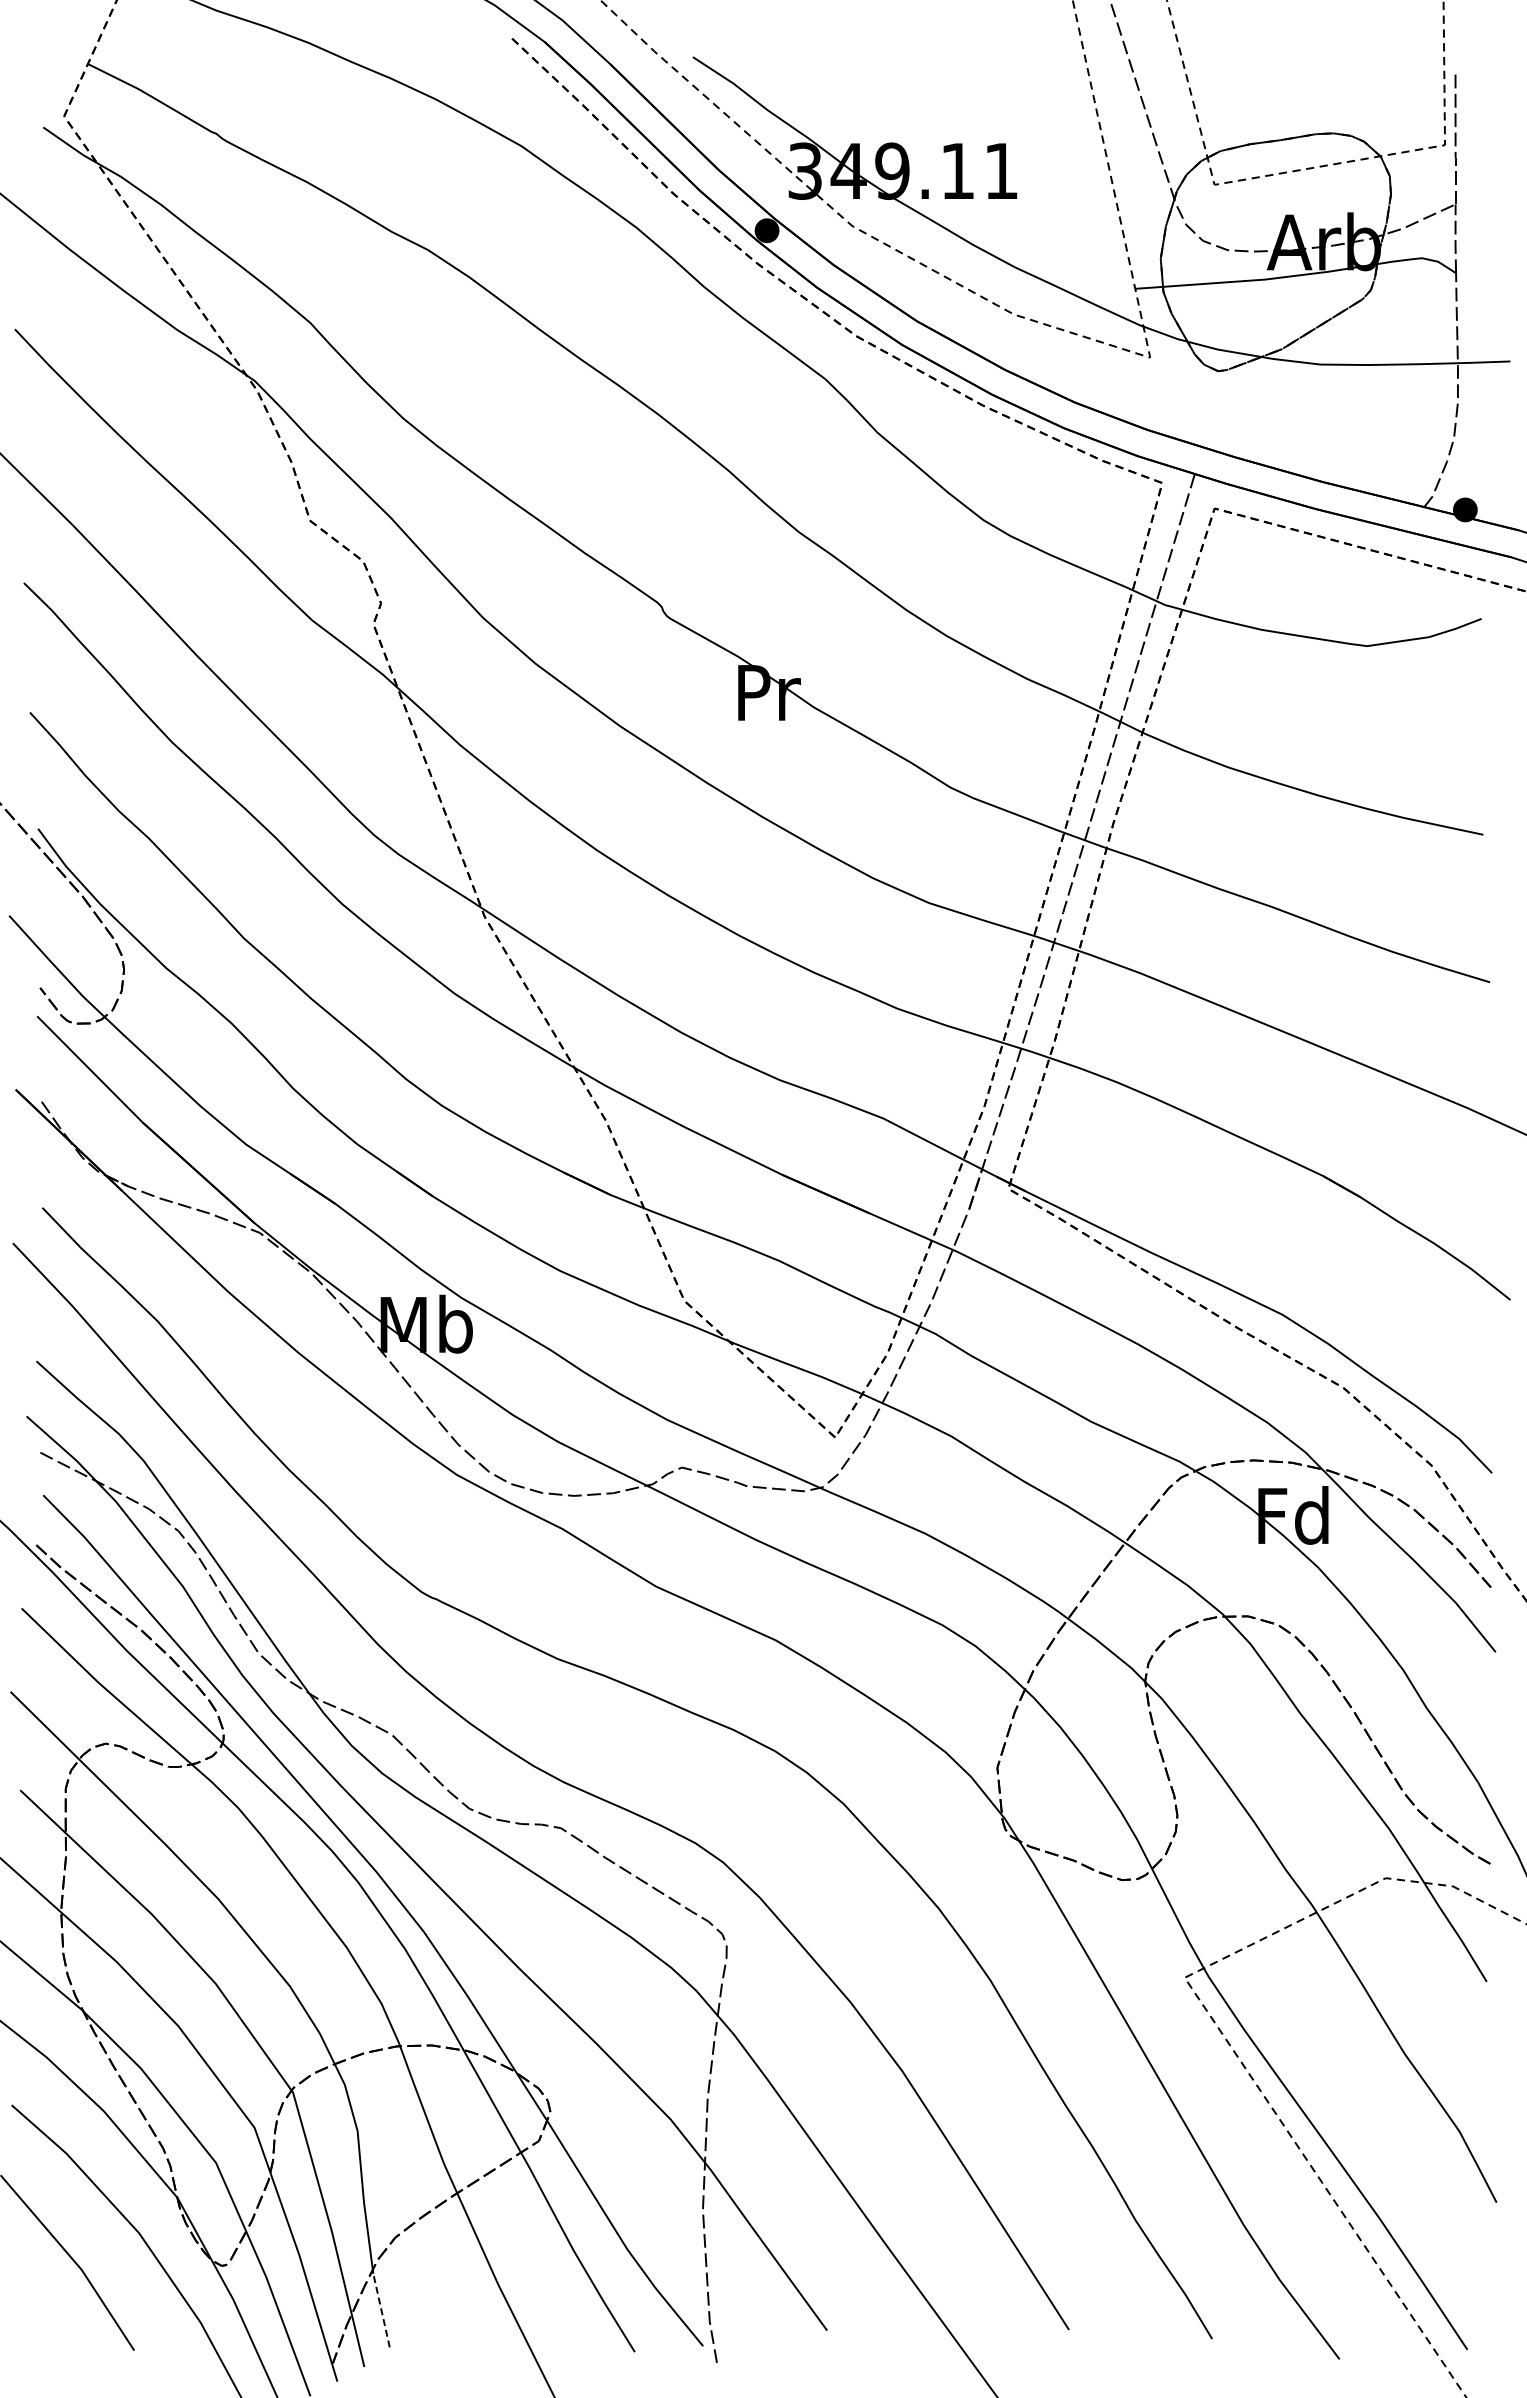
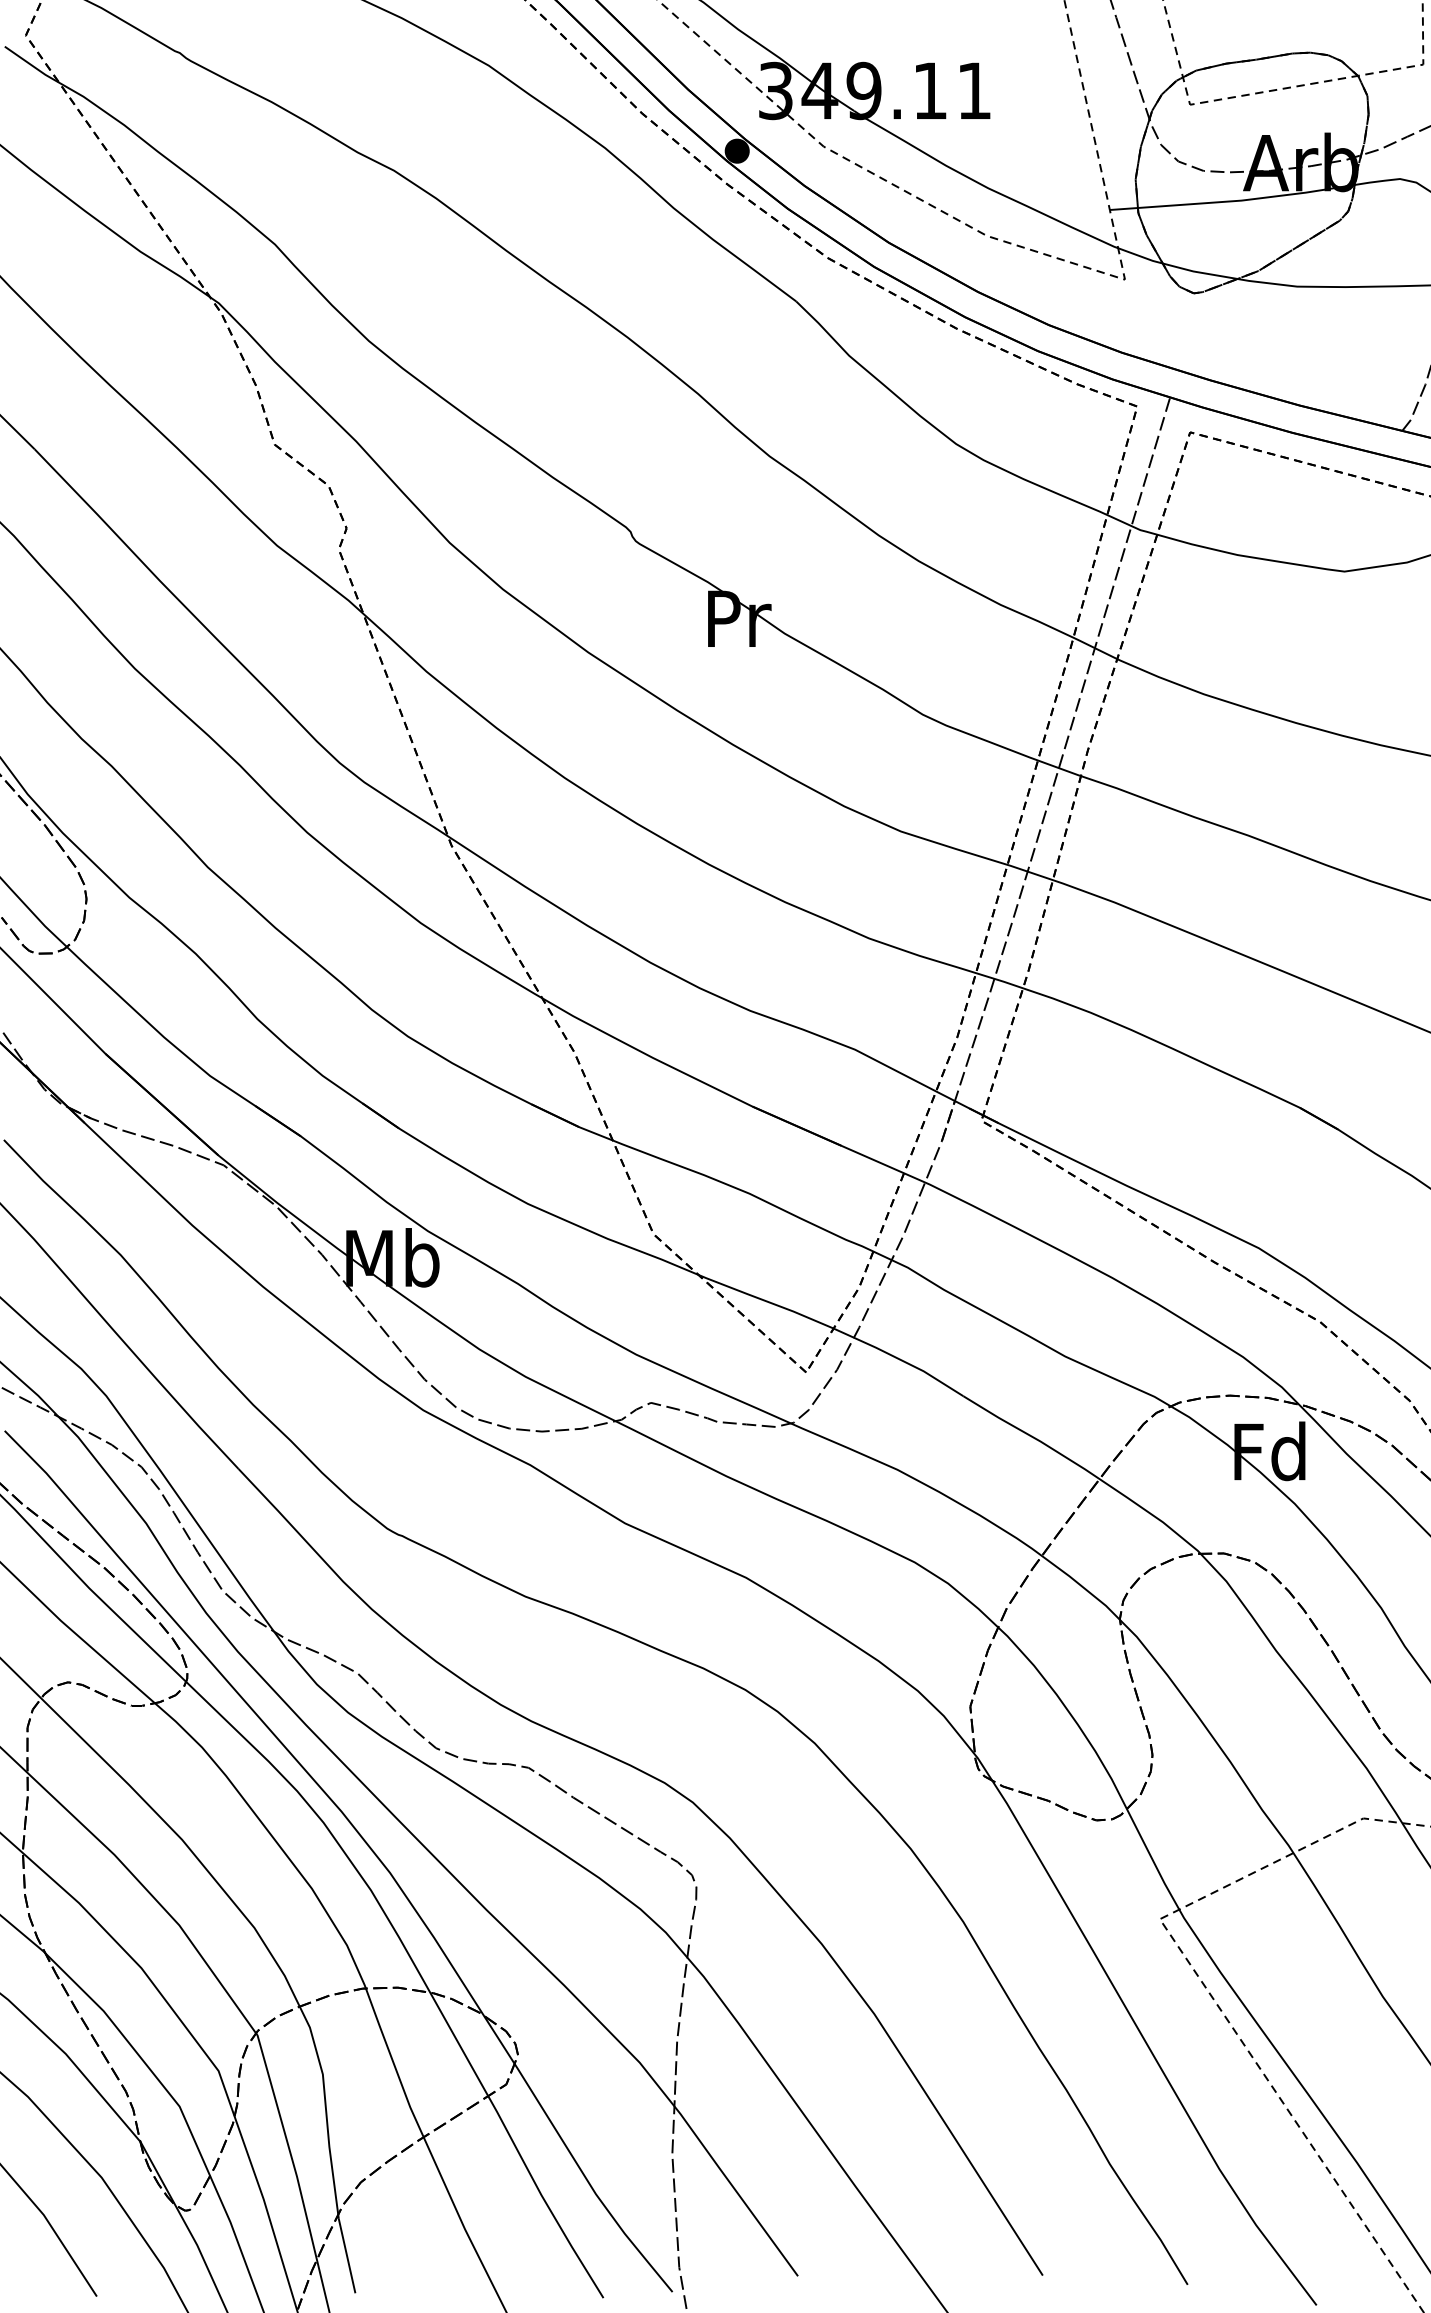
line: (381, 2310) -> (347, 2255), dashed -> solid

